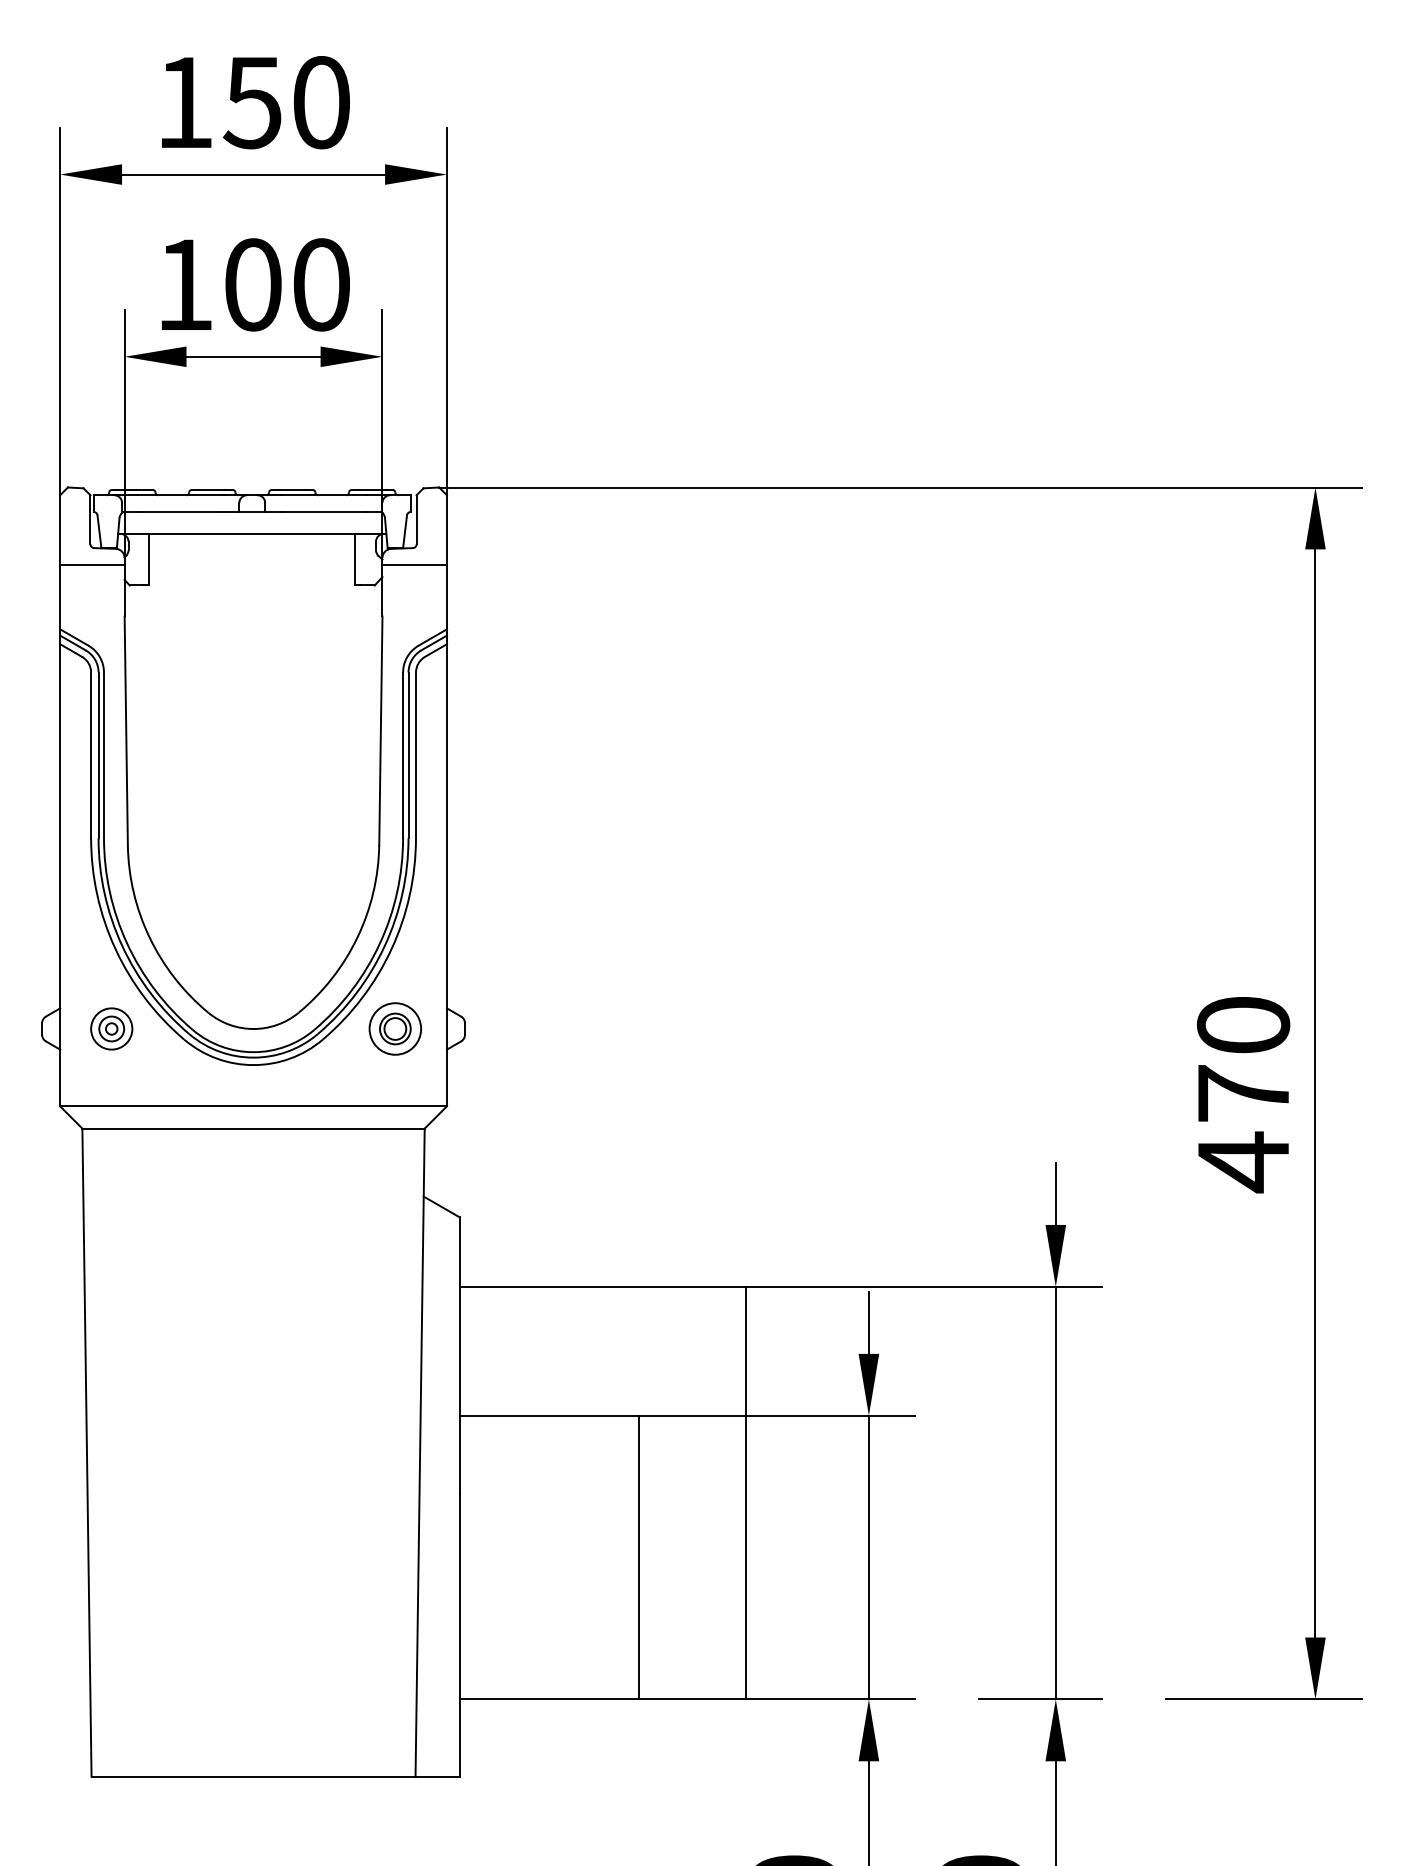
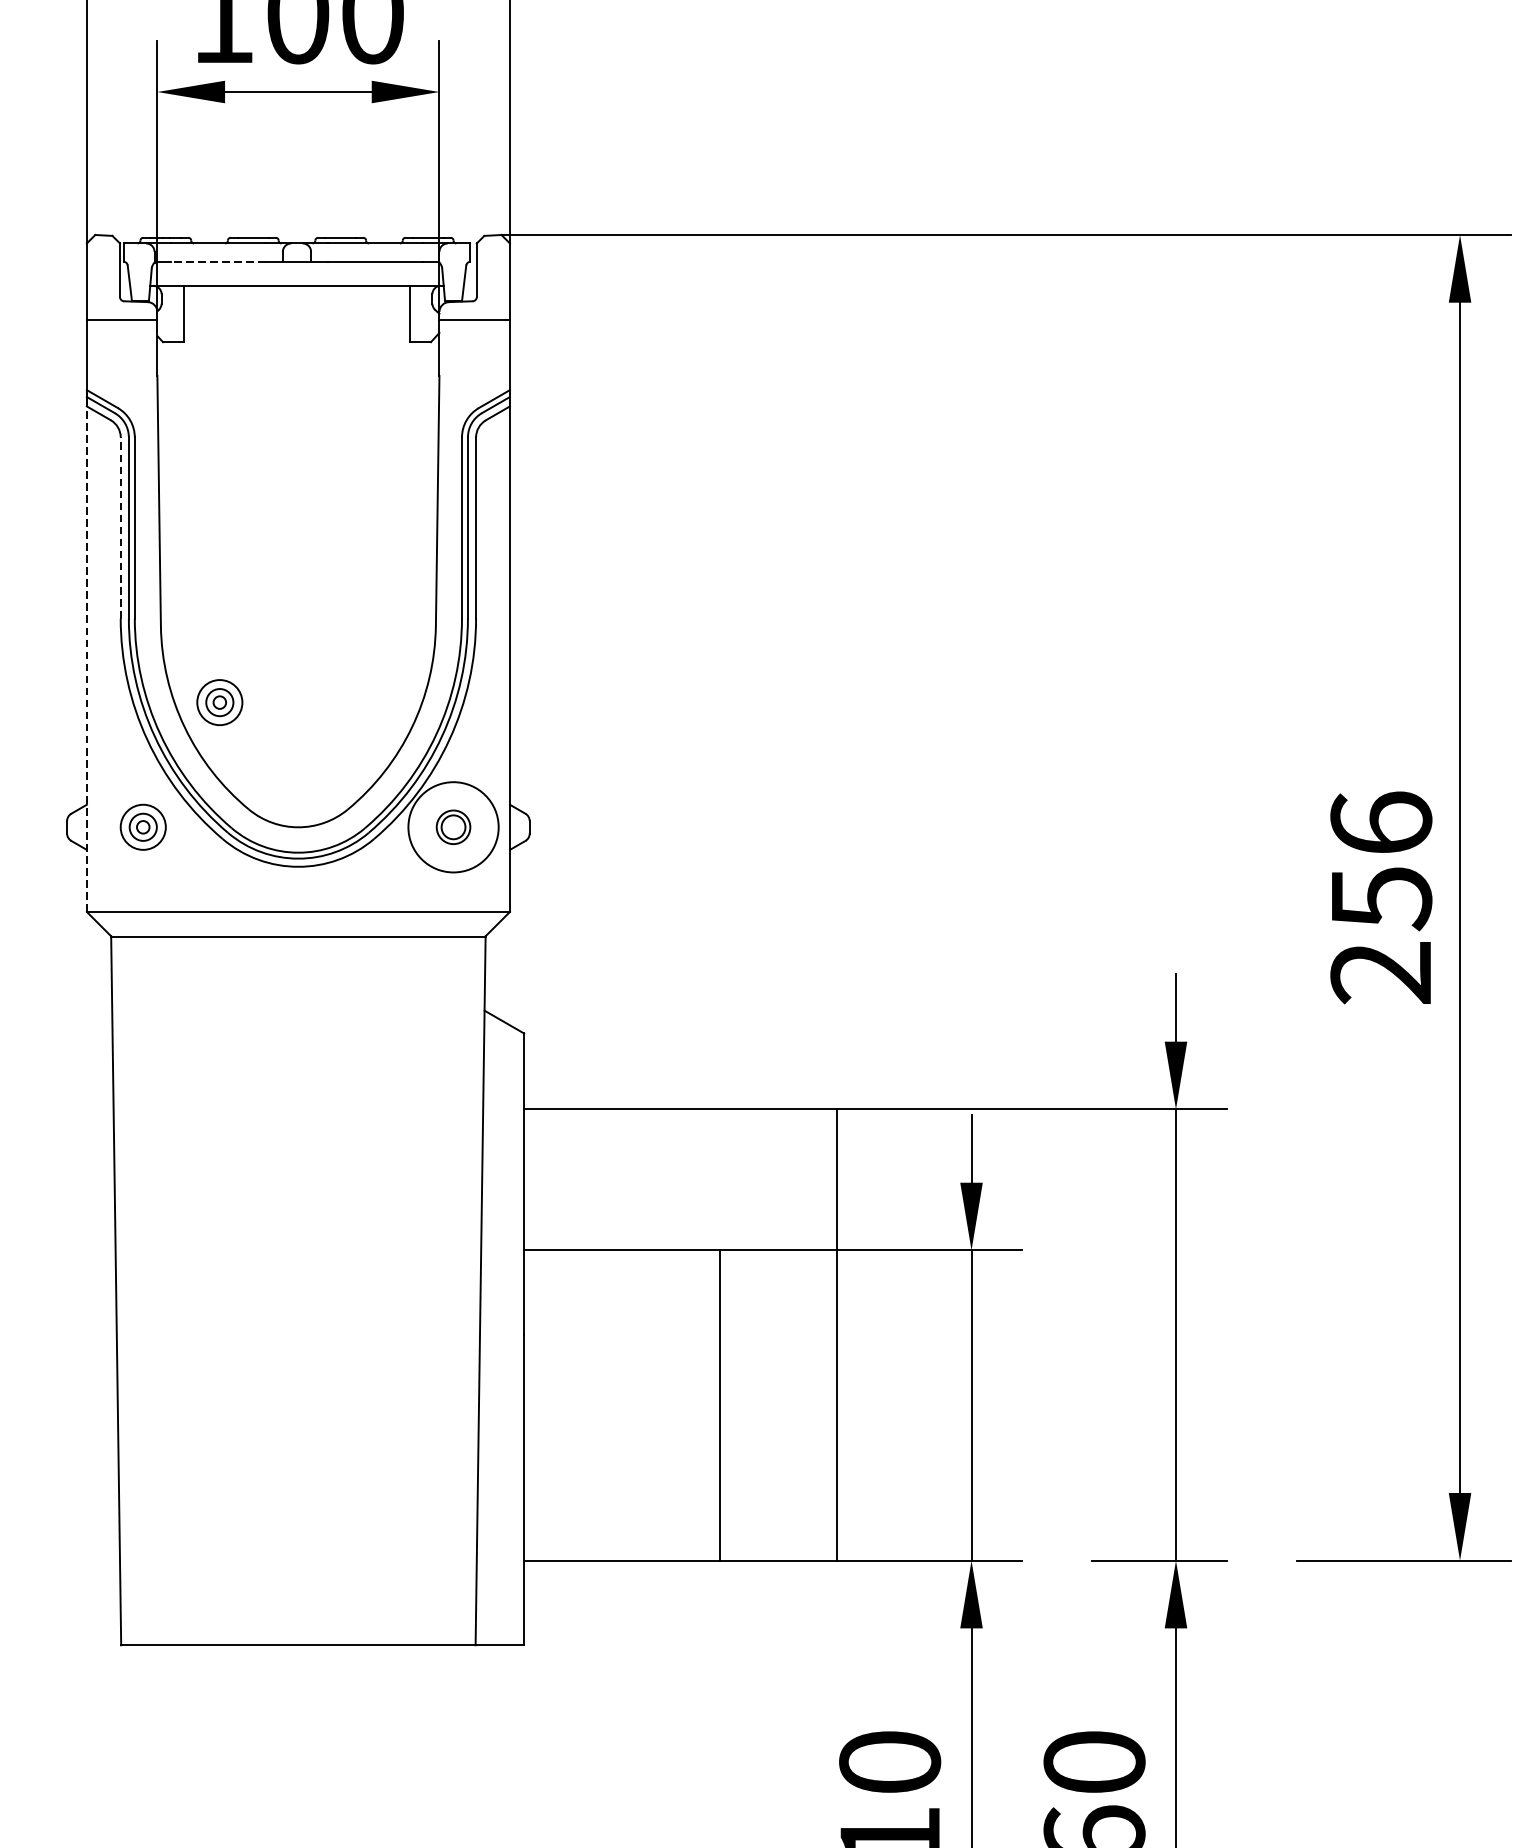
line: (180, 512) -> (218, 262), solid -> dashed
line: (91, 755) -> (121, 528), solid -> dashed
line: (60, 874) -> (87, 658), solid -> dashed
part: (181, 914) -> (219, 702), added
circle: (395, 1028) -> (453, 826), size x1.6
text: (1243, 1094) -> (1381, 898), 470 -> 256

